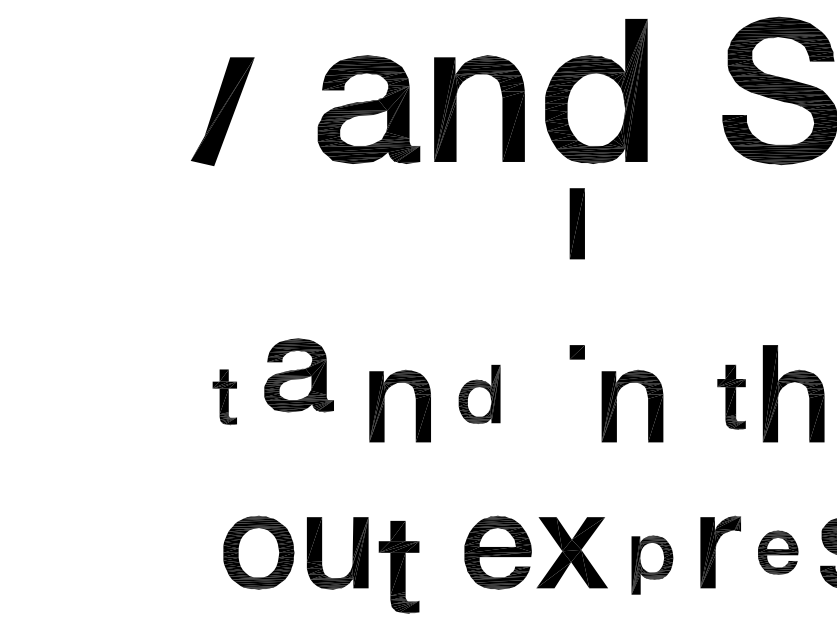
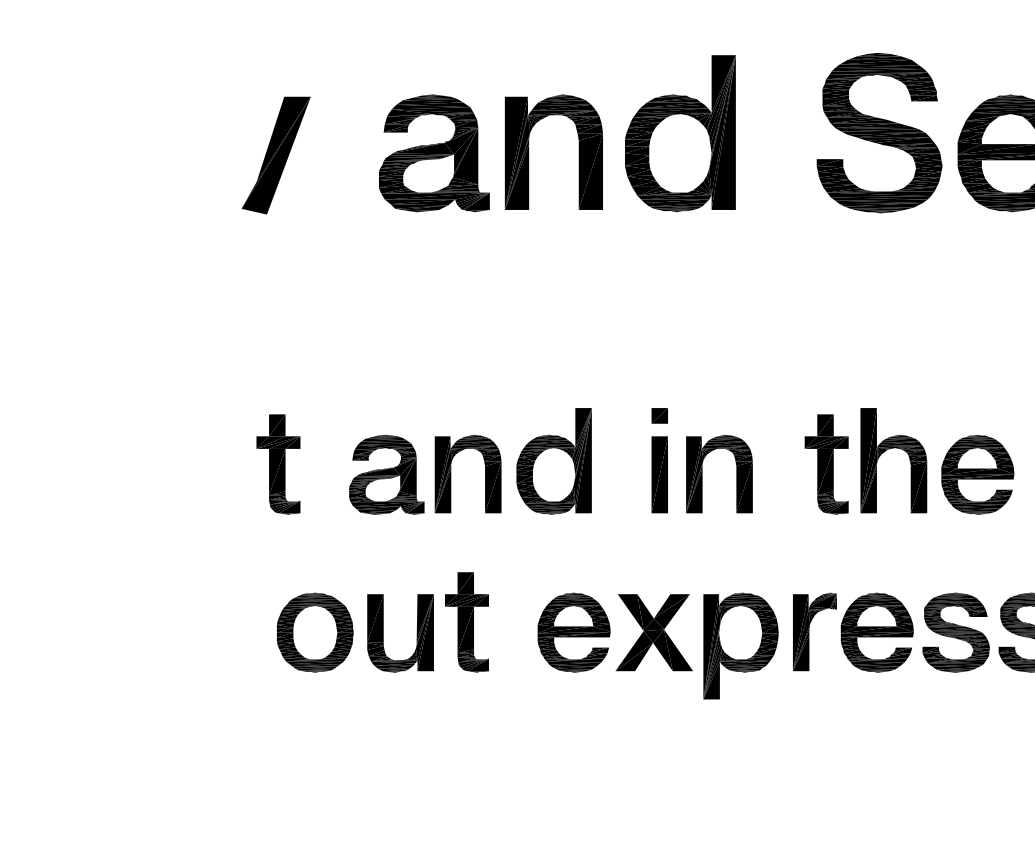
part: (577, 223) -> (659, 474), moved
part: (298, 375) -> (386, 474), moved
part: (479, 394) -> (553, 461), size x1.67
part: (224, 397) -> (278, 464), size x1.67
part: (731, 397) -> (826, 464), size x1.43
part: (777, 552) -> (876, 632), size x1.67
part: (651, 564) -> (740, 645), size x1.67
part: (398, 567) -> (466, 622), moved

